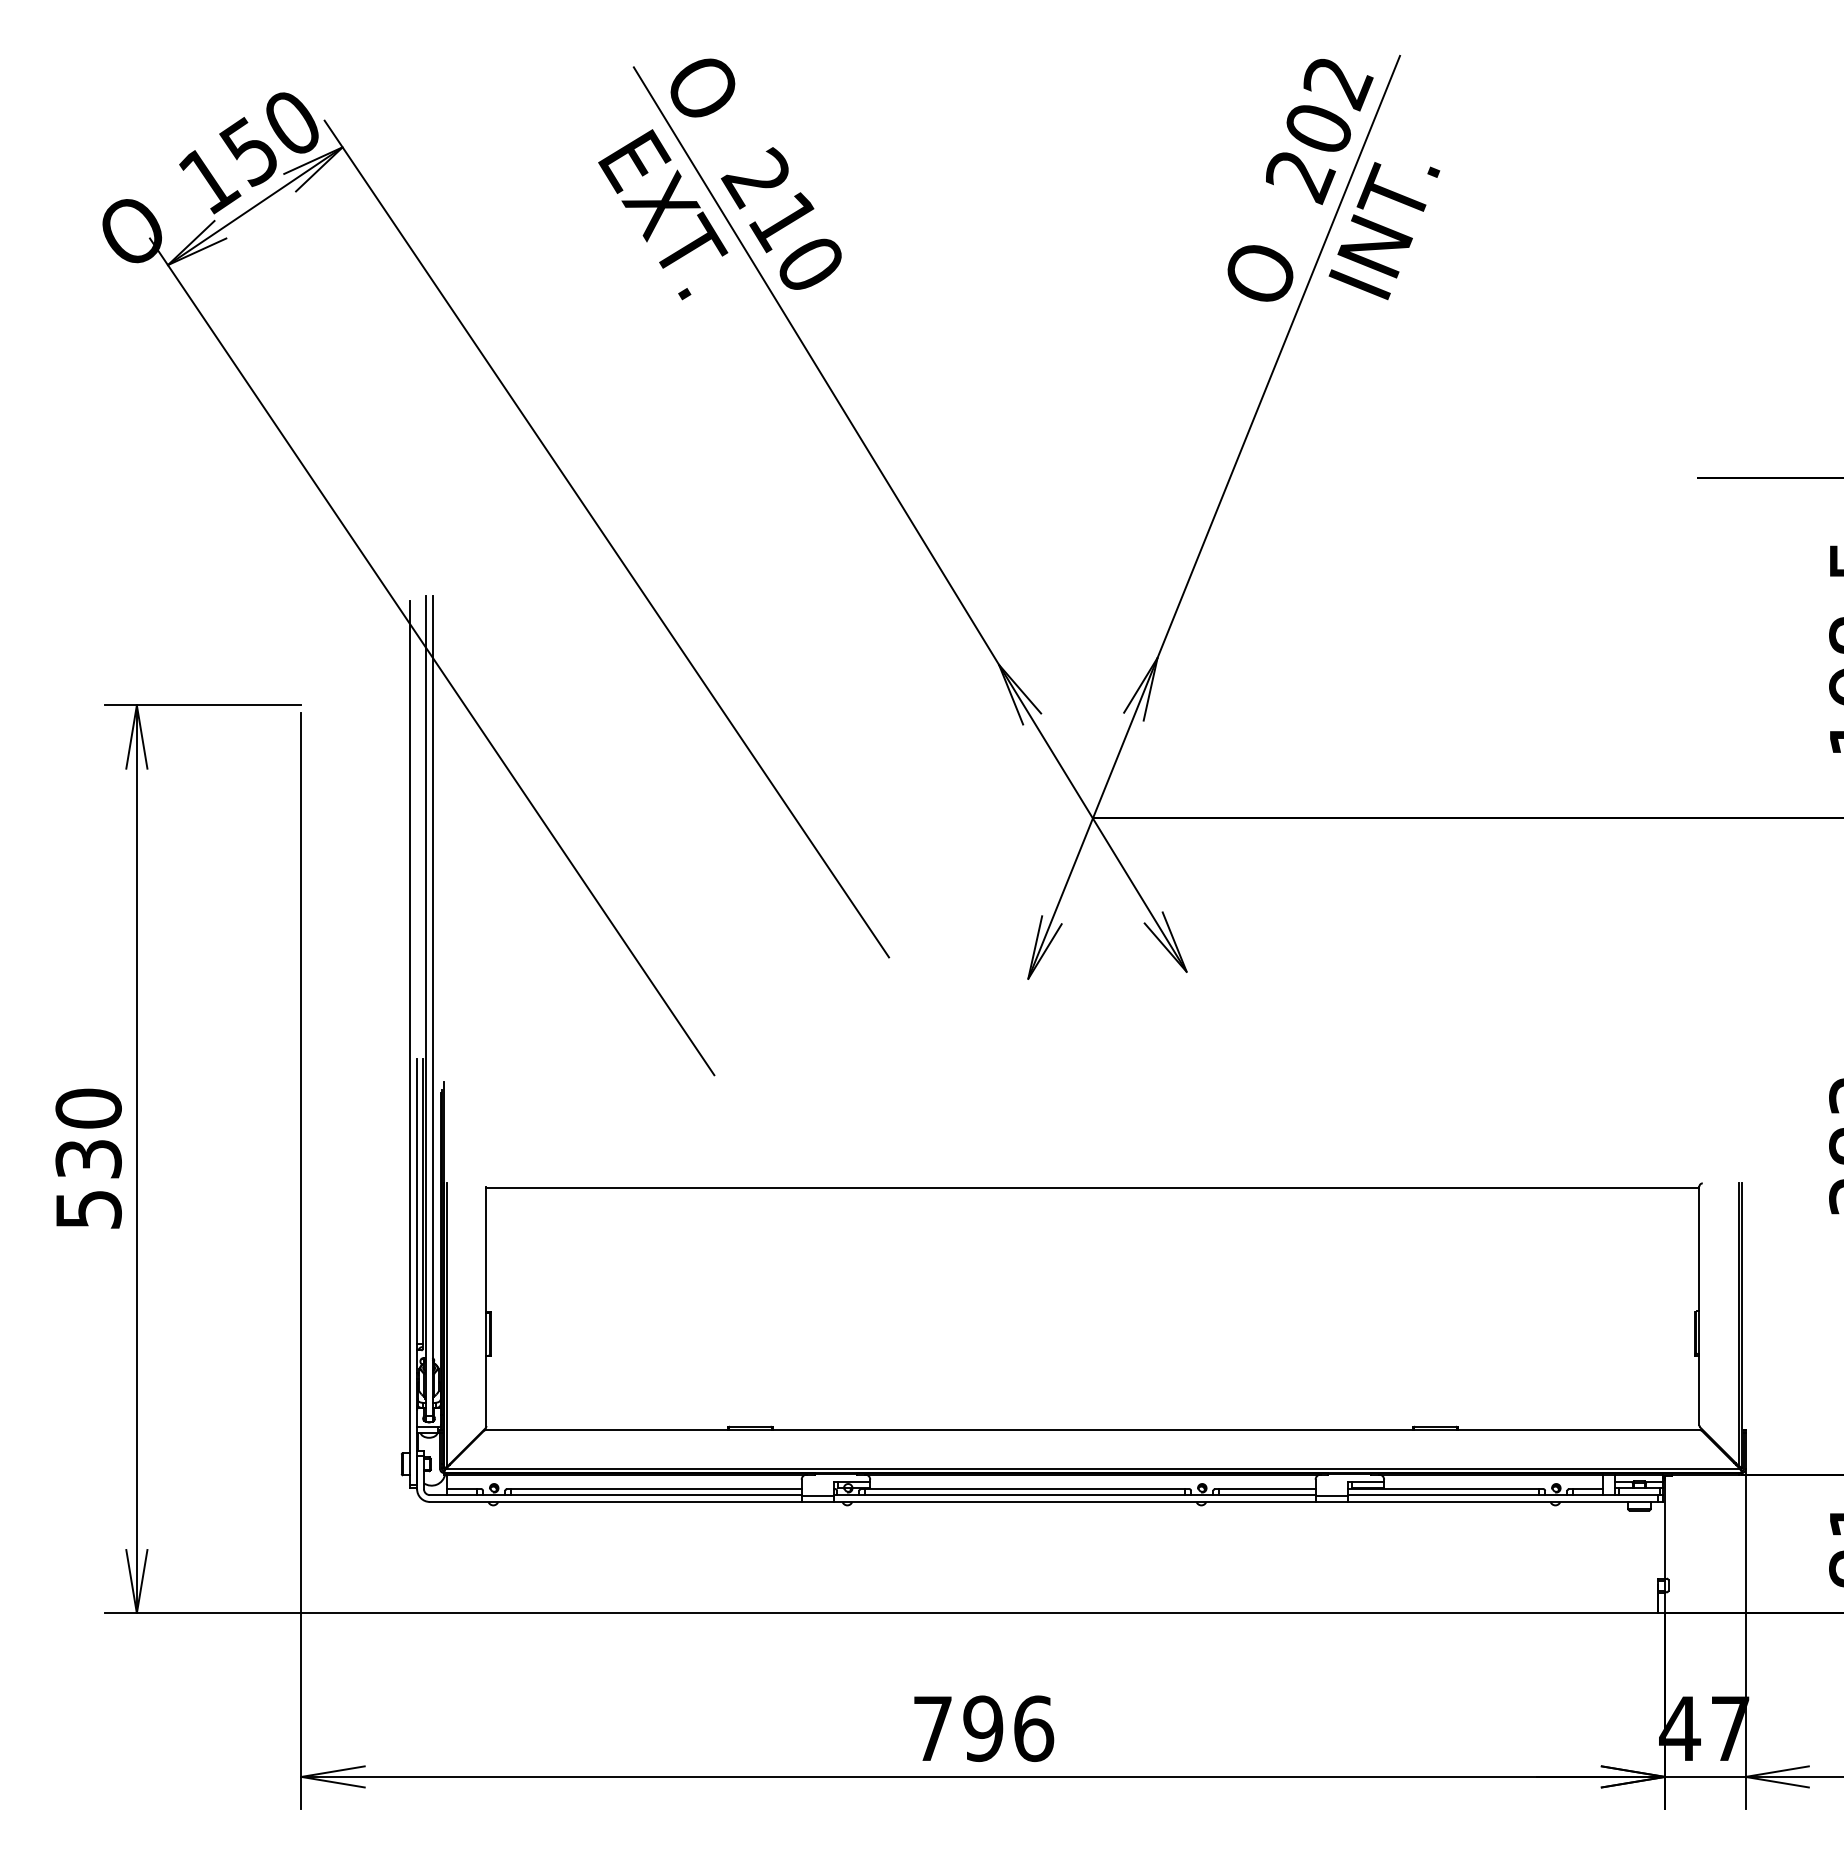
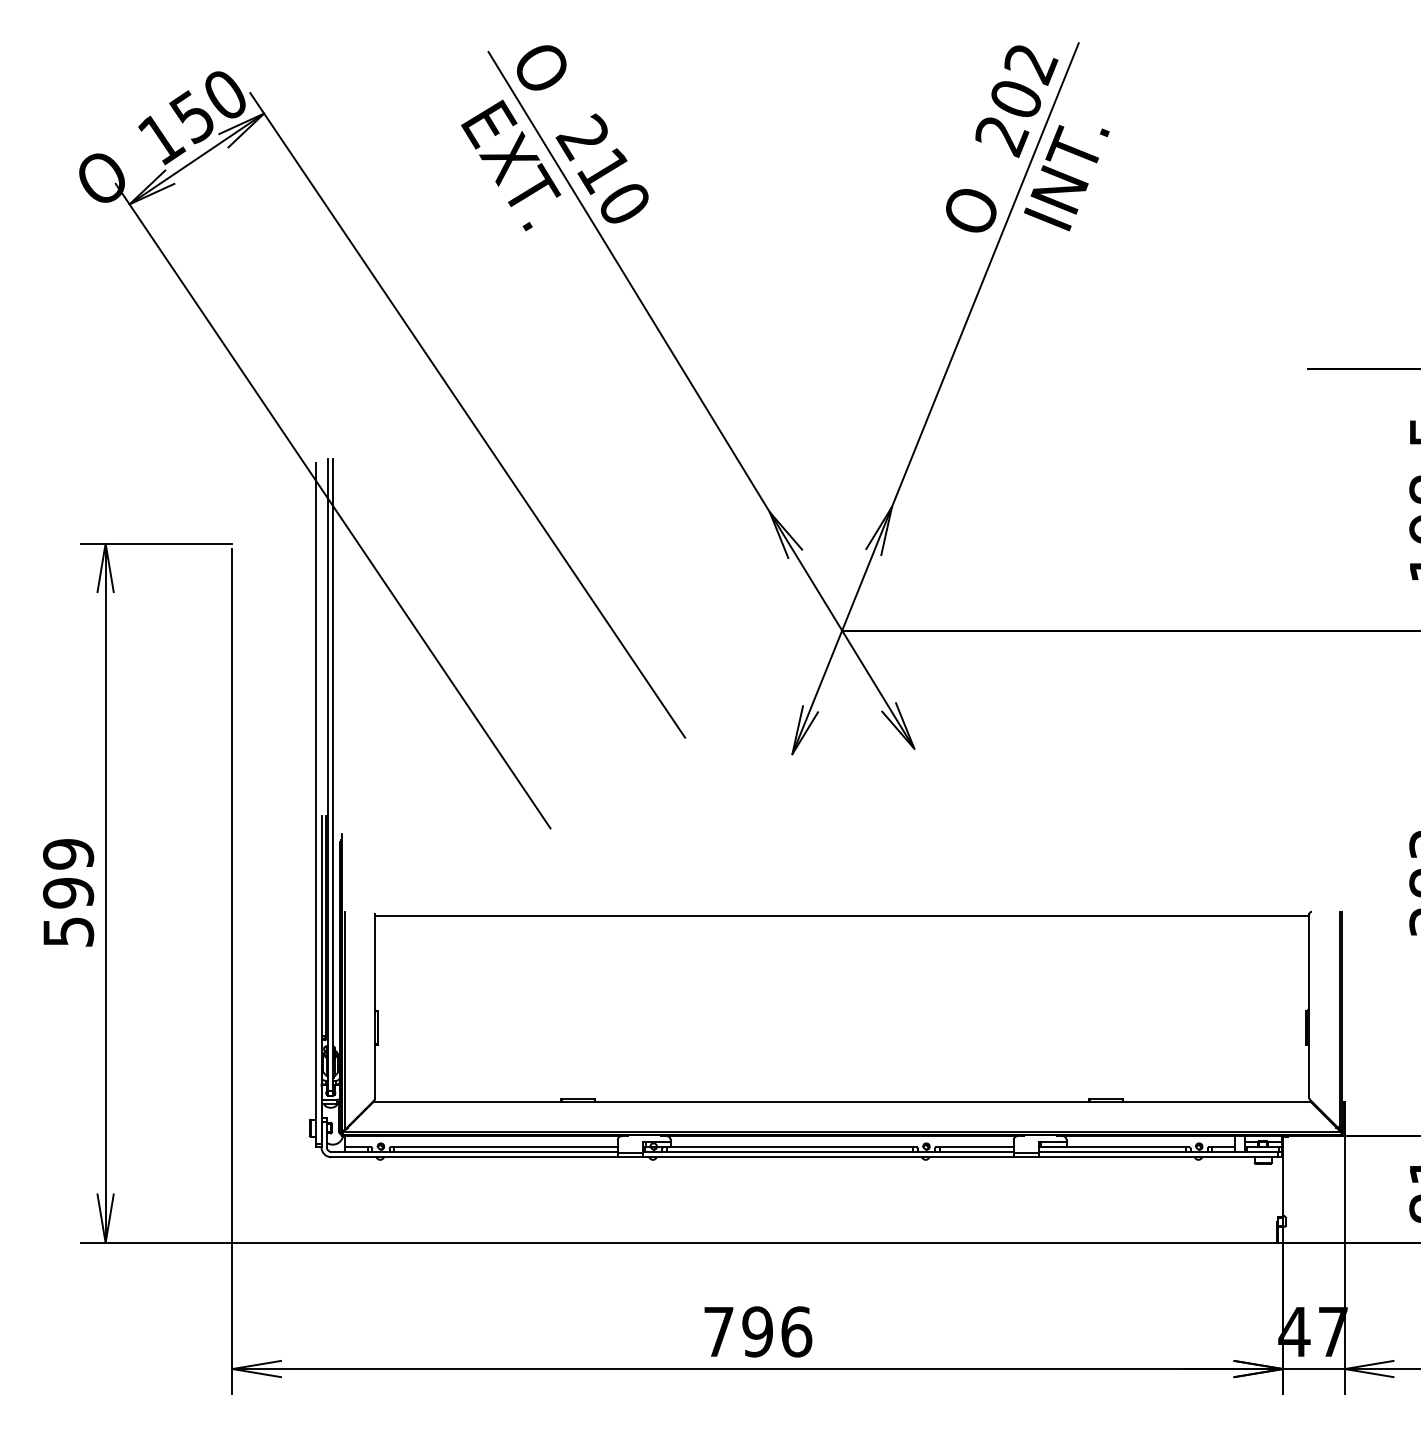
text: (88, 1133) -> (68, 873), 530 -> 599

